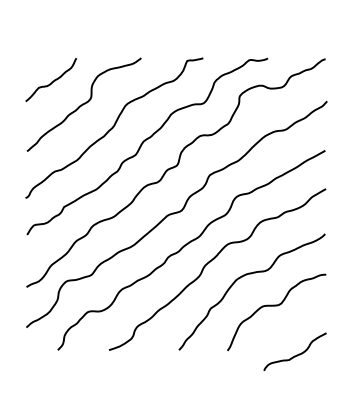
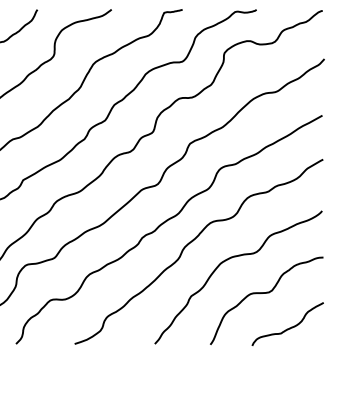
curve: (296, 354) -> (289, 327), moved

